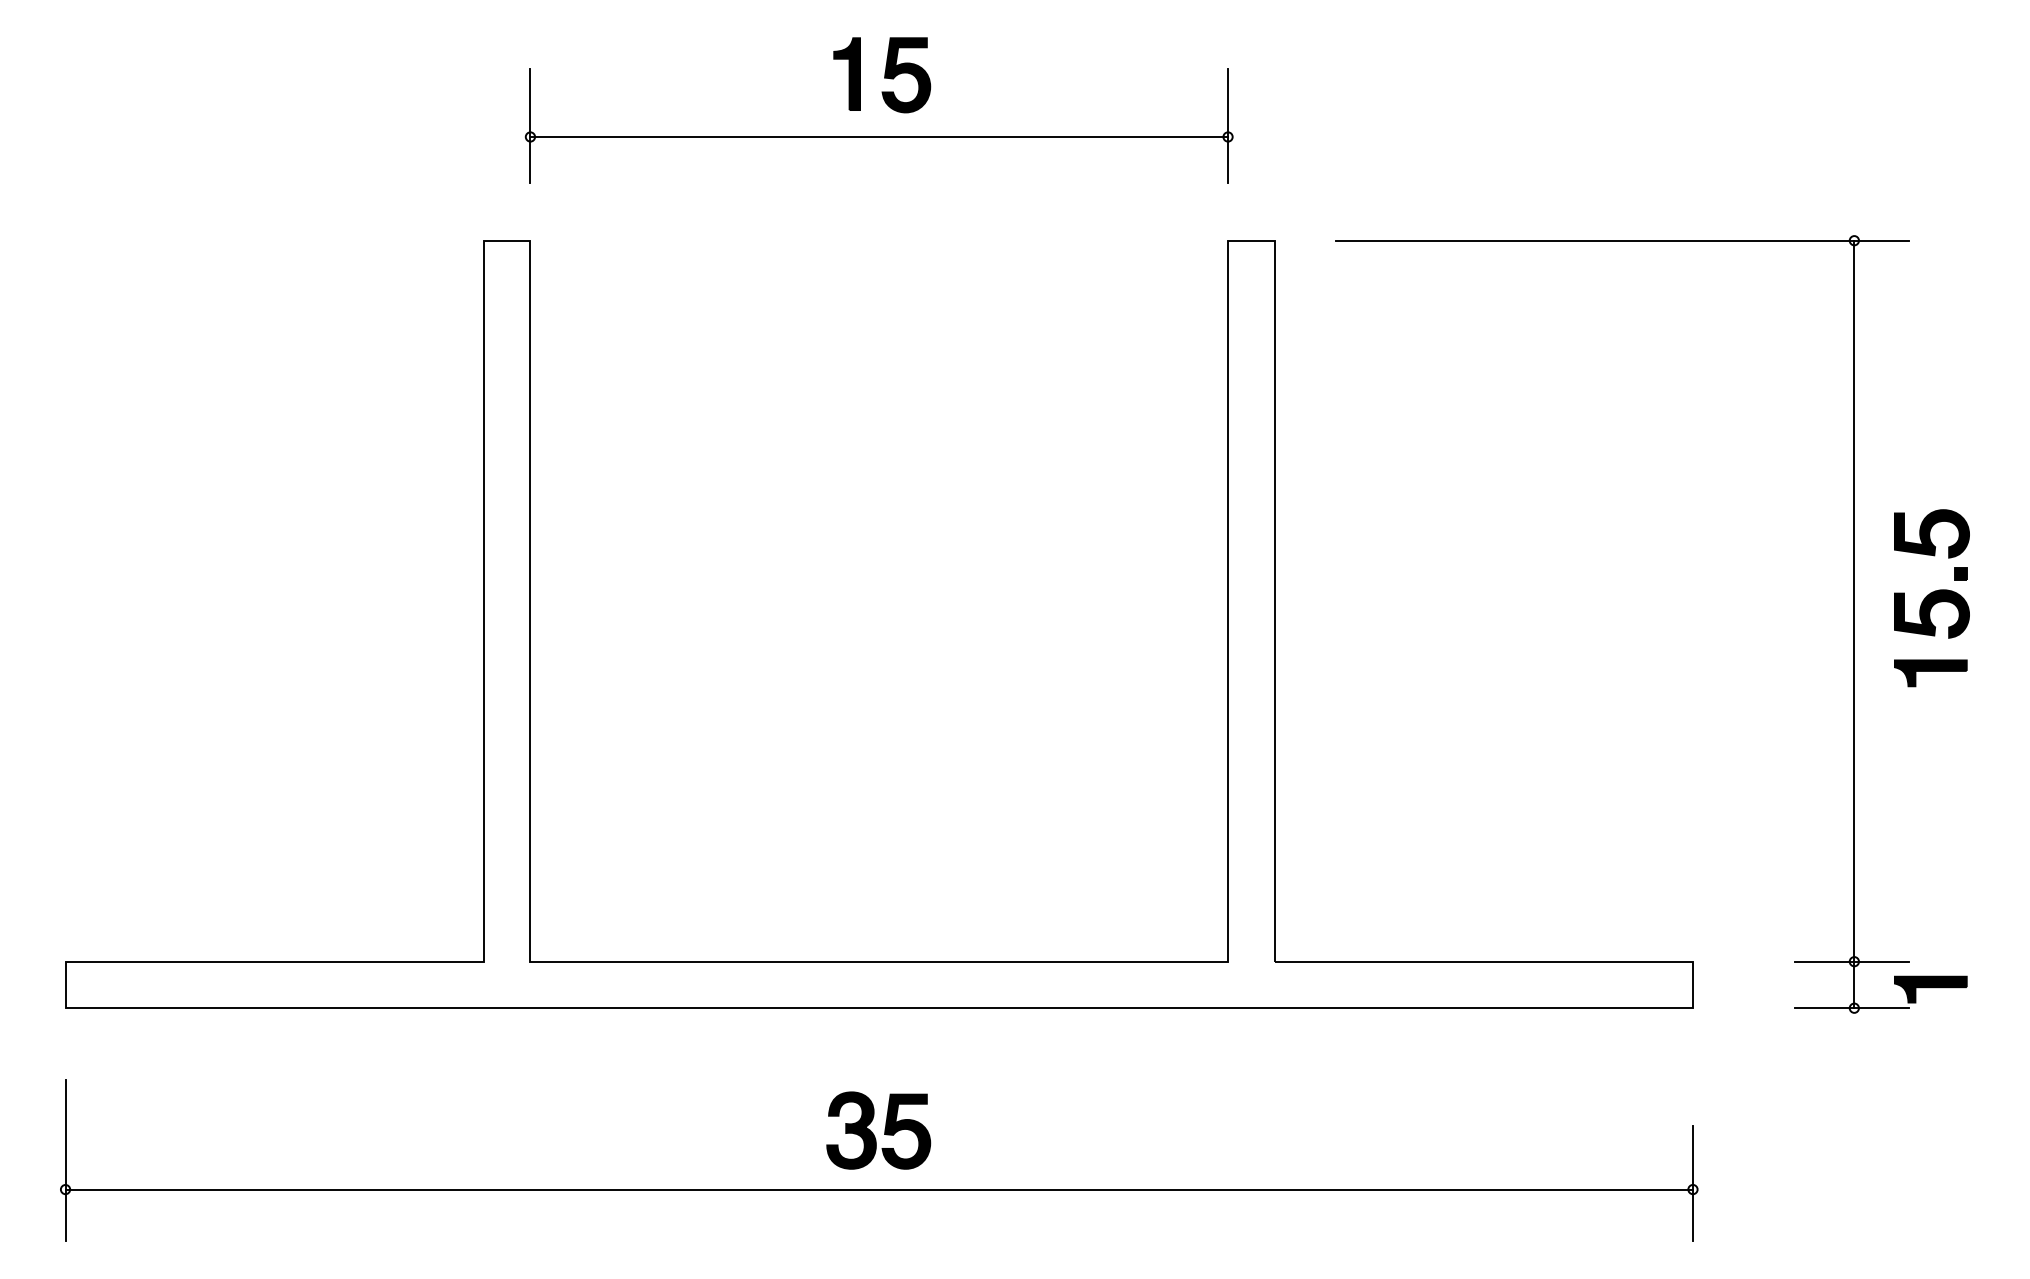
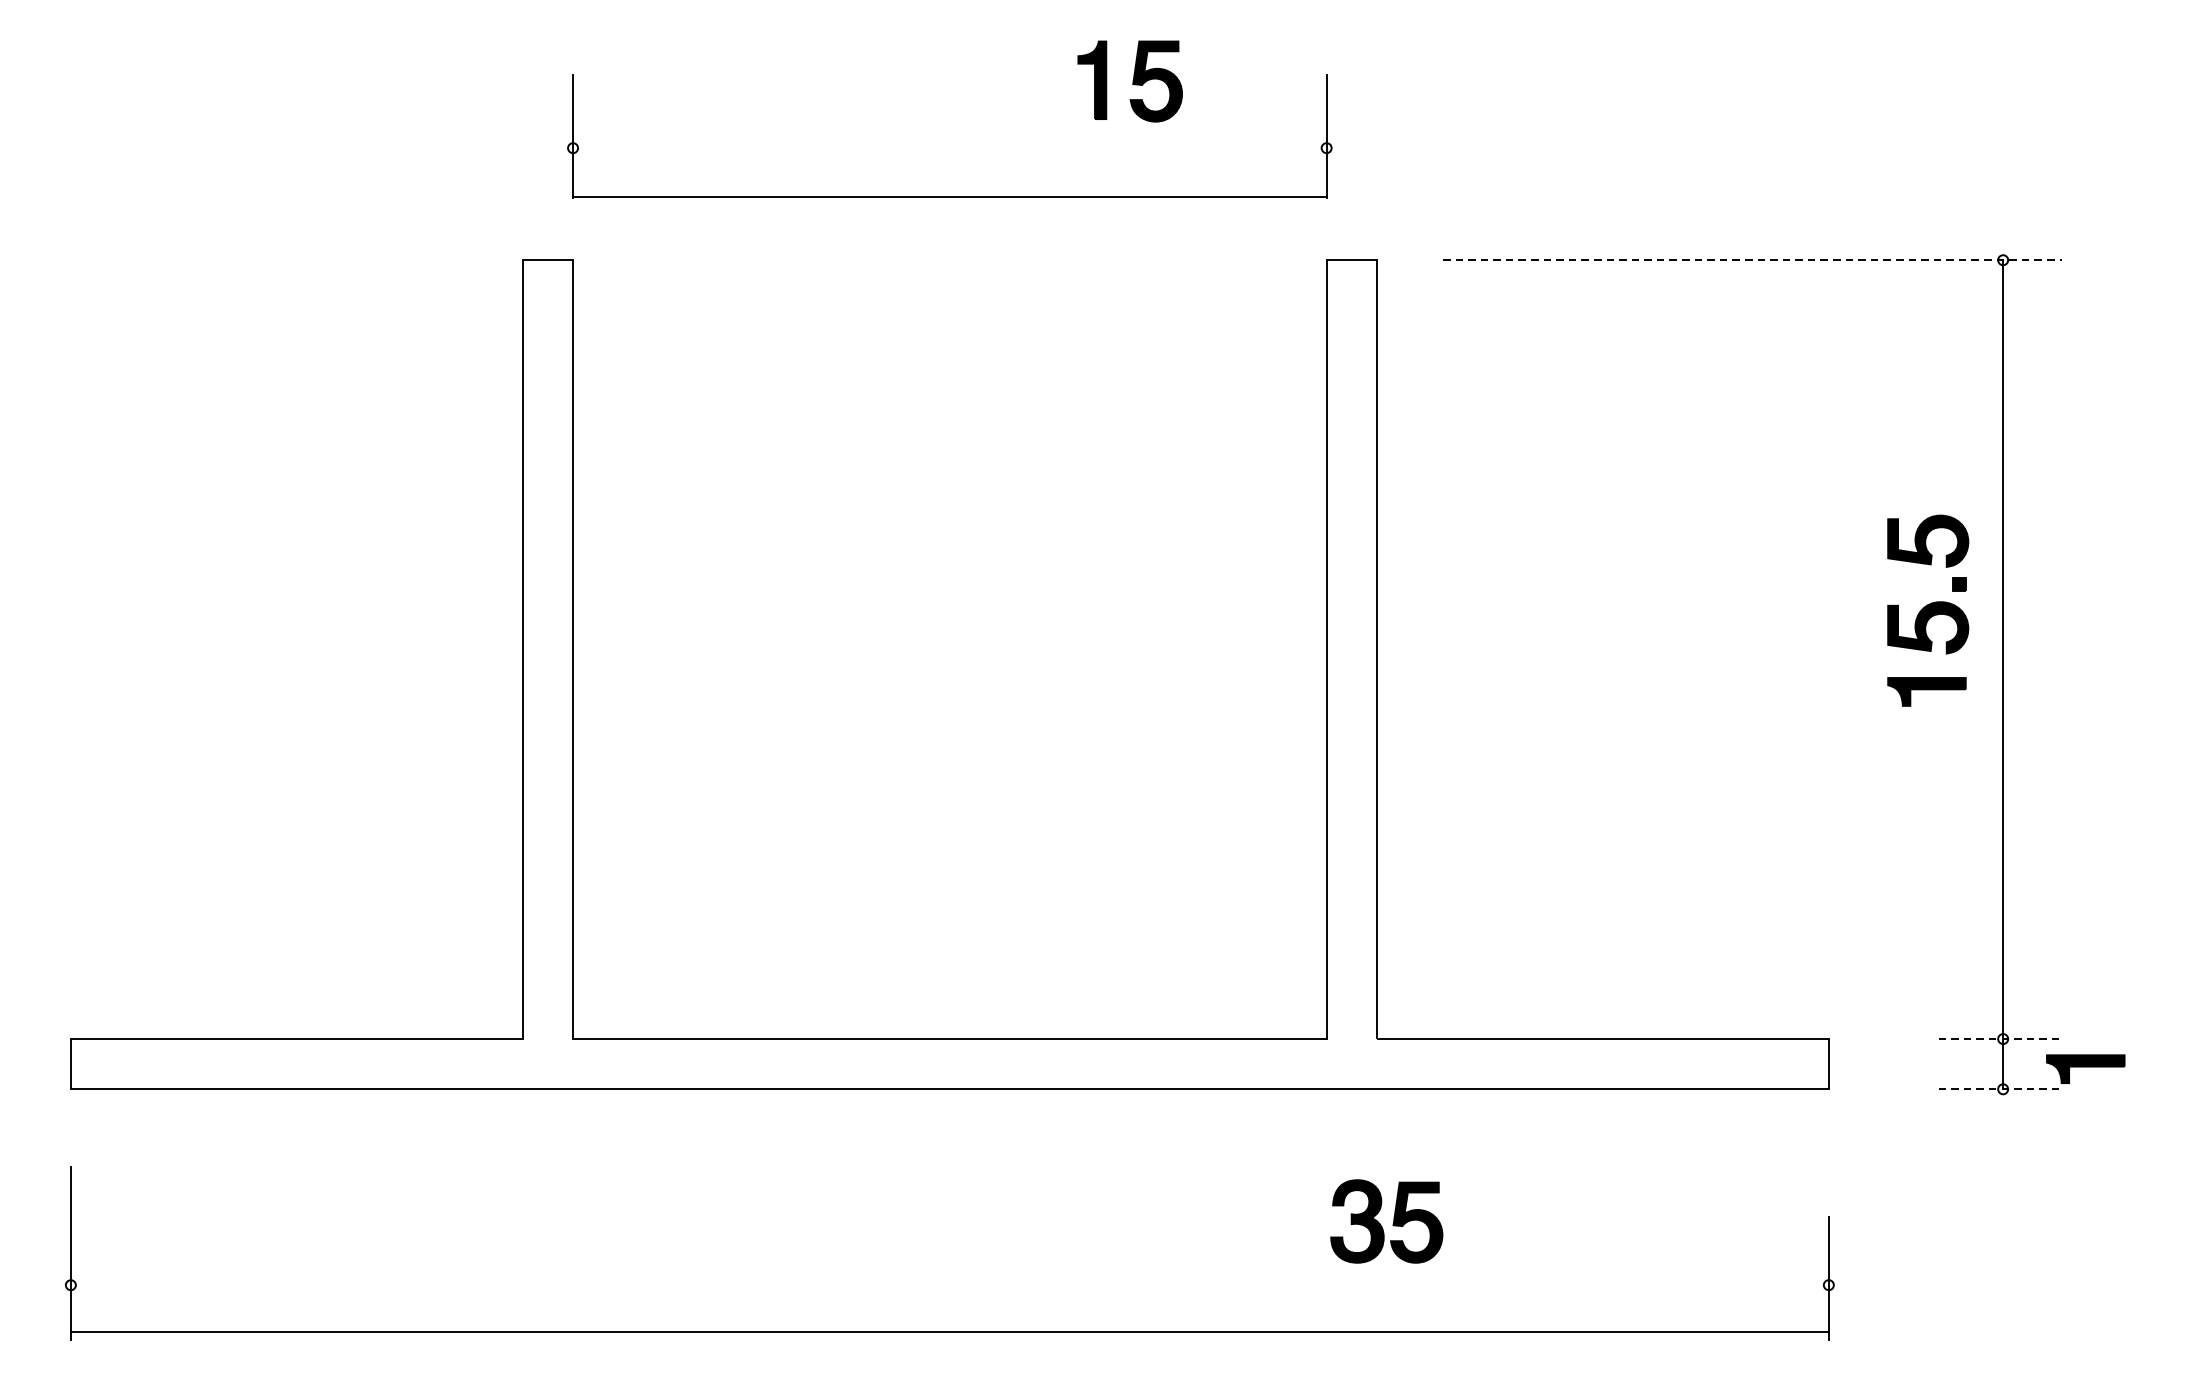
part: (882, 75) -> (1130, 81), moved
line: (878, 136) -> (949, 196), moved
line: (1622, 240) -> (1752, 260), solid -> dashed
part: (1931, 598) -> (1927, 611), moved
line: (1852, 961) -> (2001, 1038), solid -> dashed
line: (1852, 1008) -> (2001, 1089), solid -> dashed
part: (878, 1130) -> (1386, 1221), moved
line: (878, 1189) -> (949, 1331), moved

